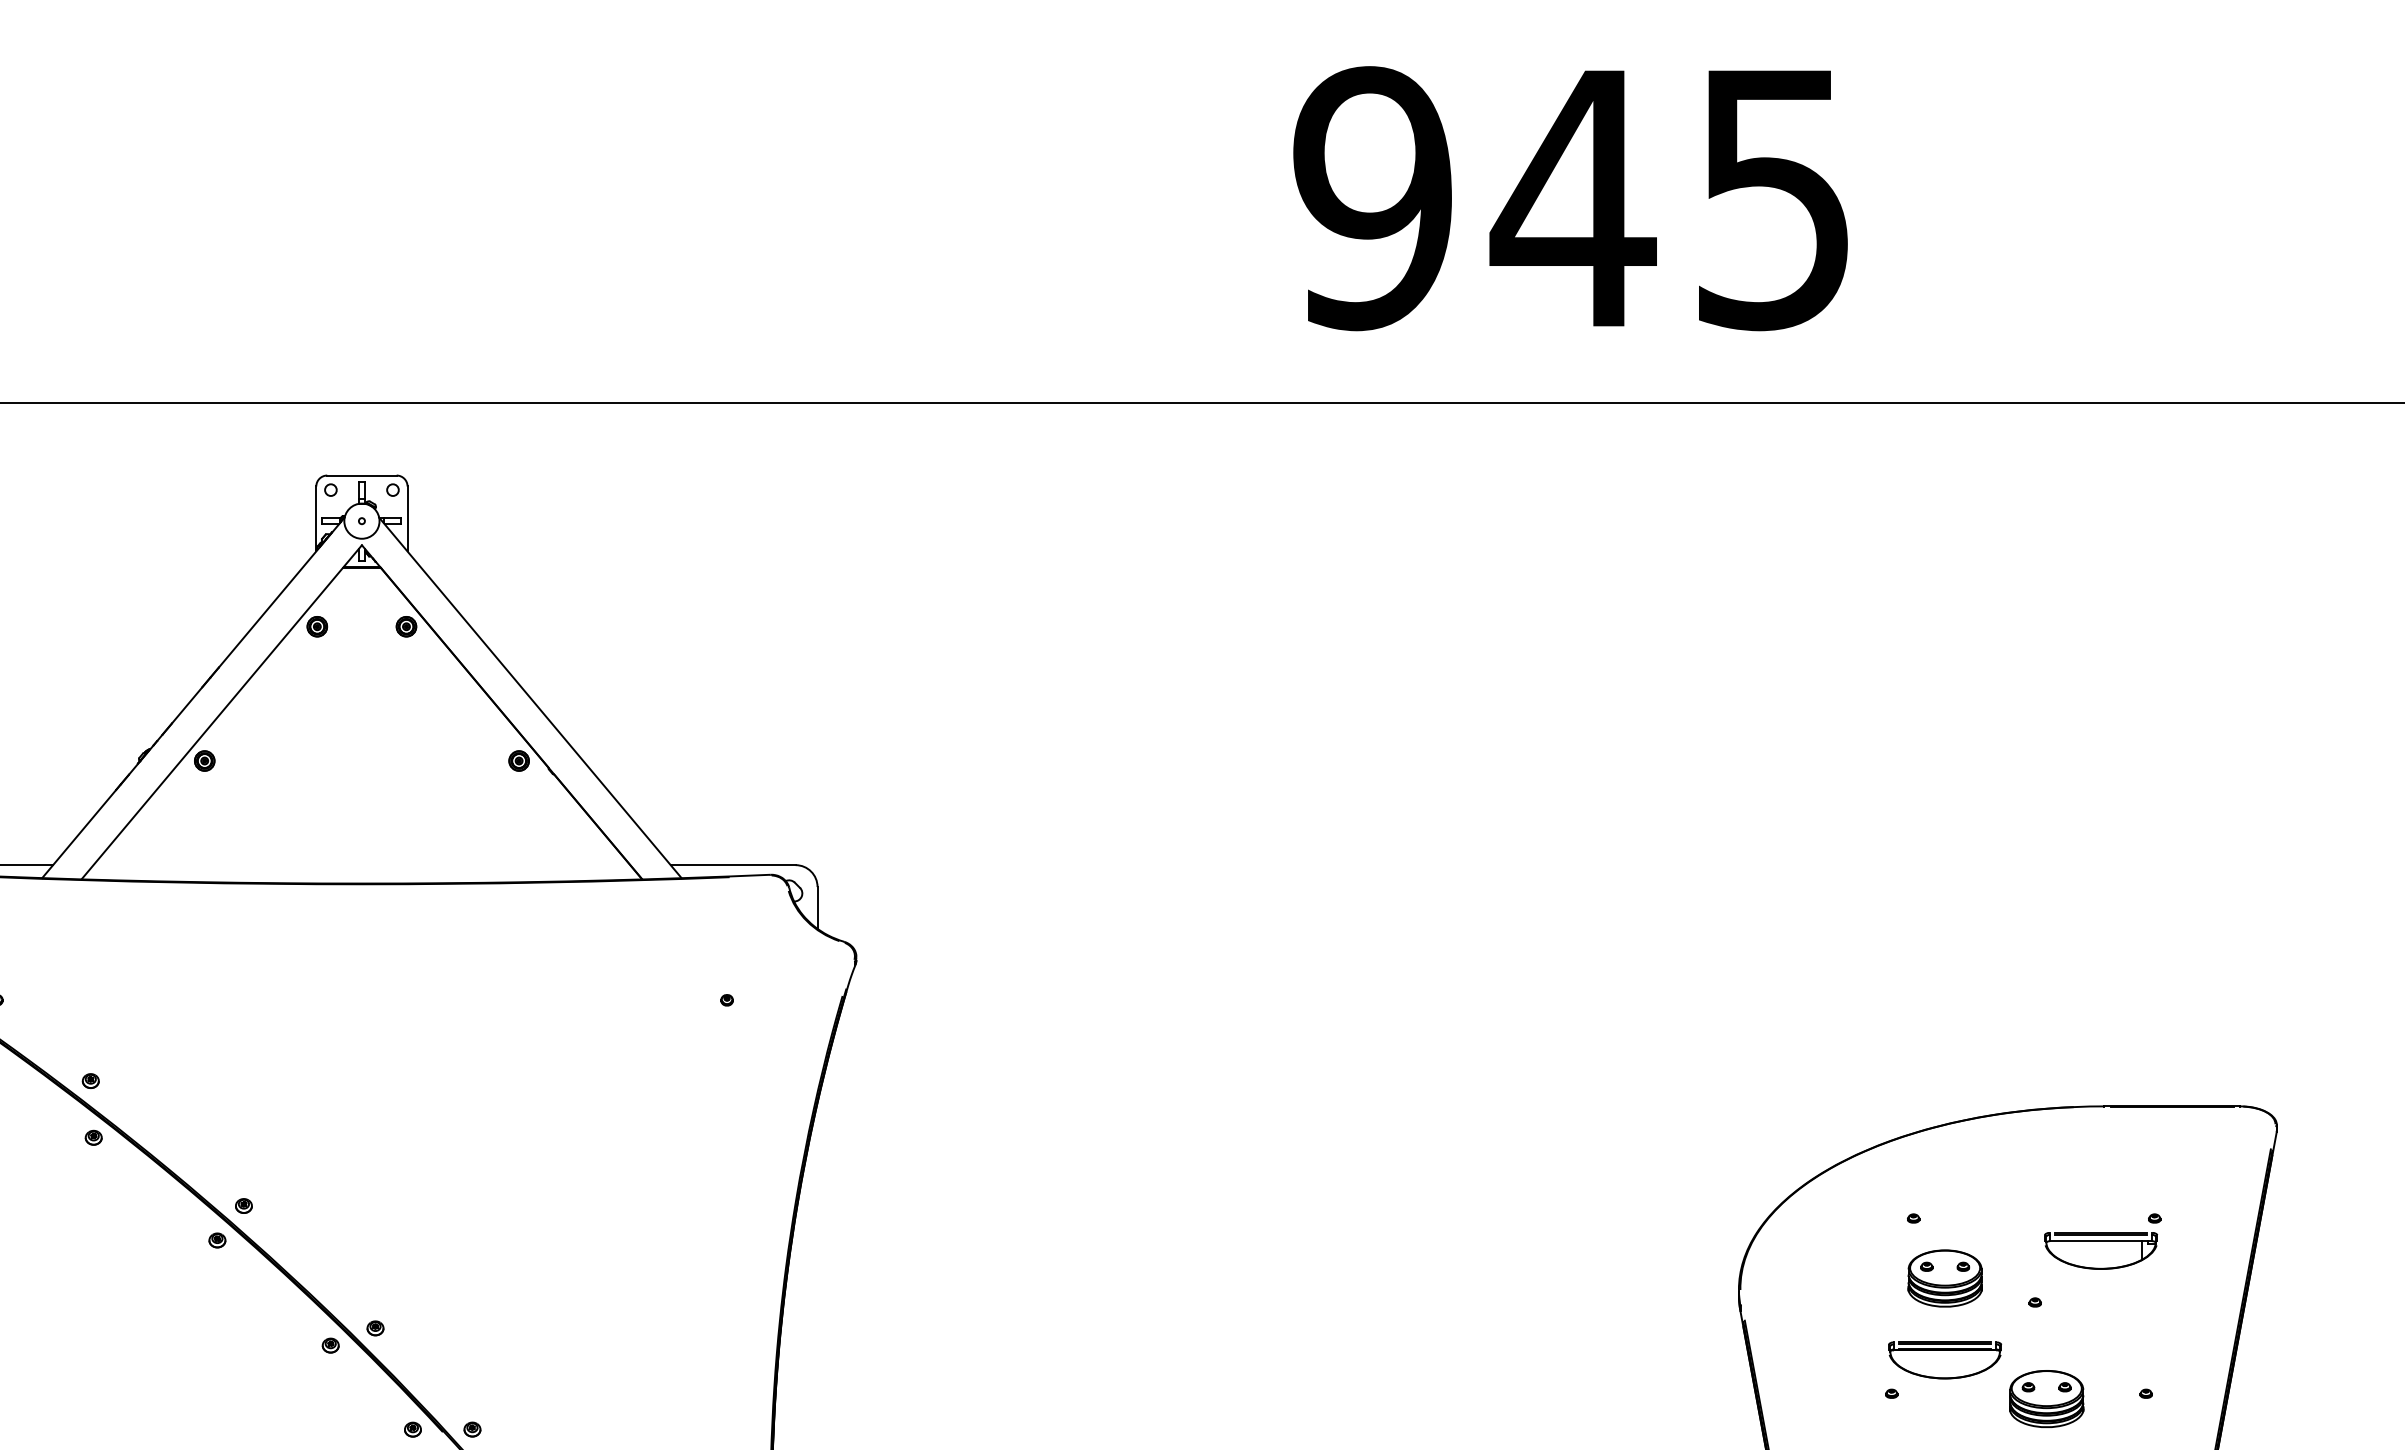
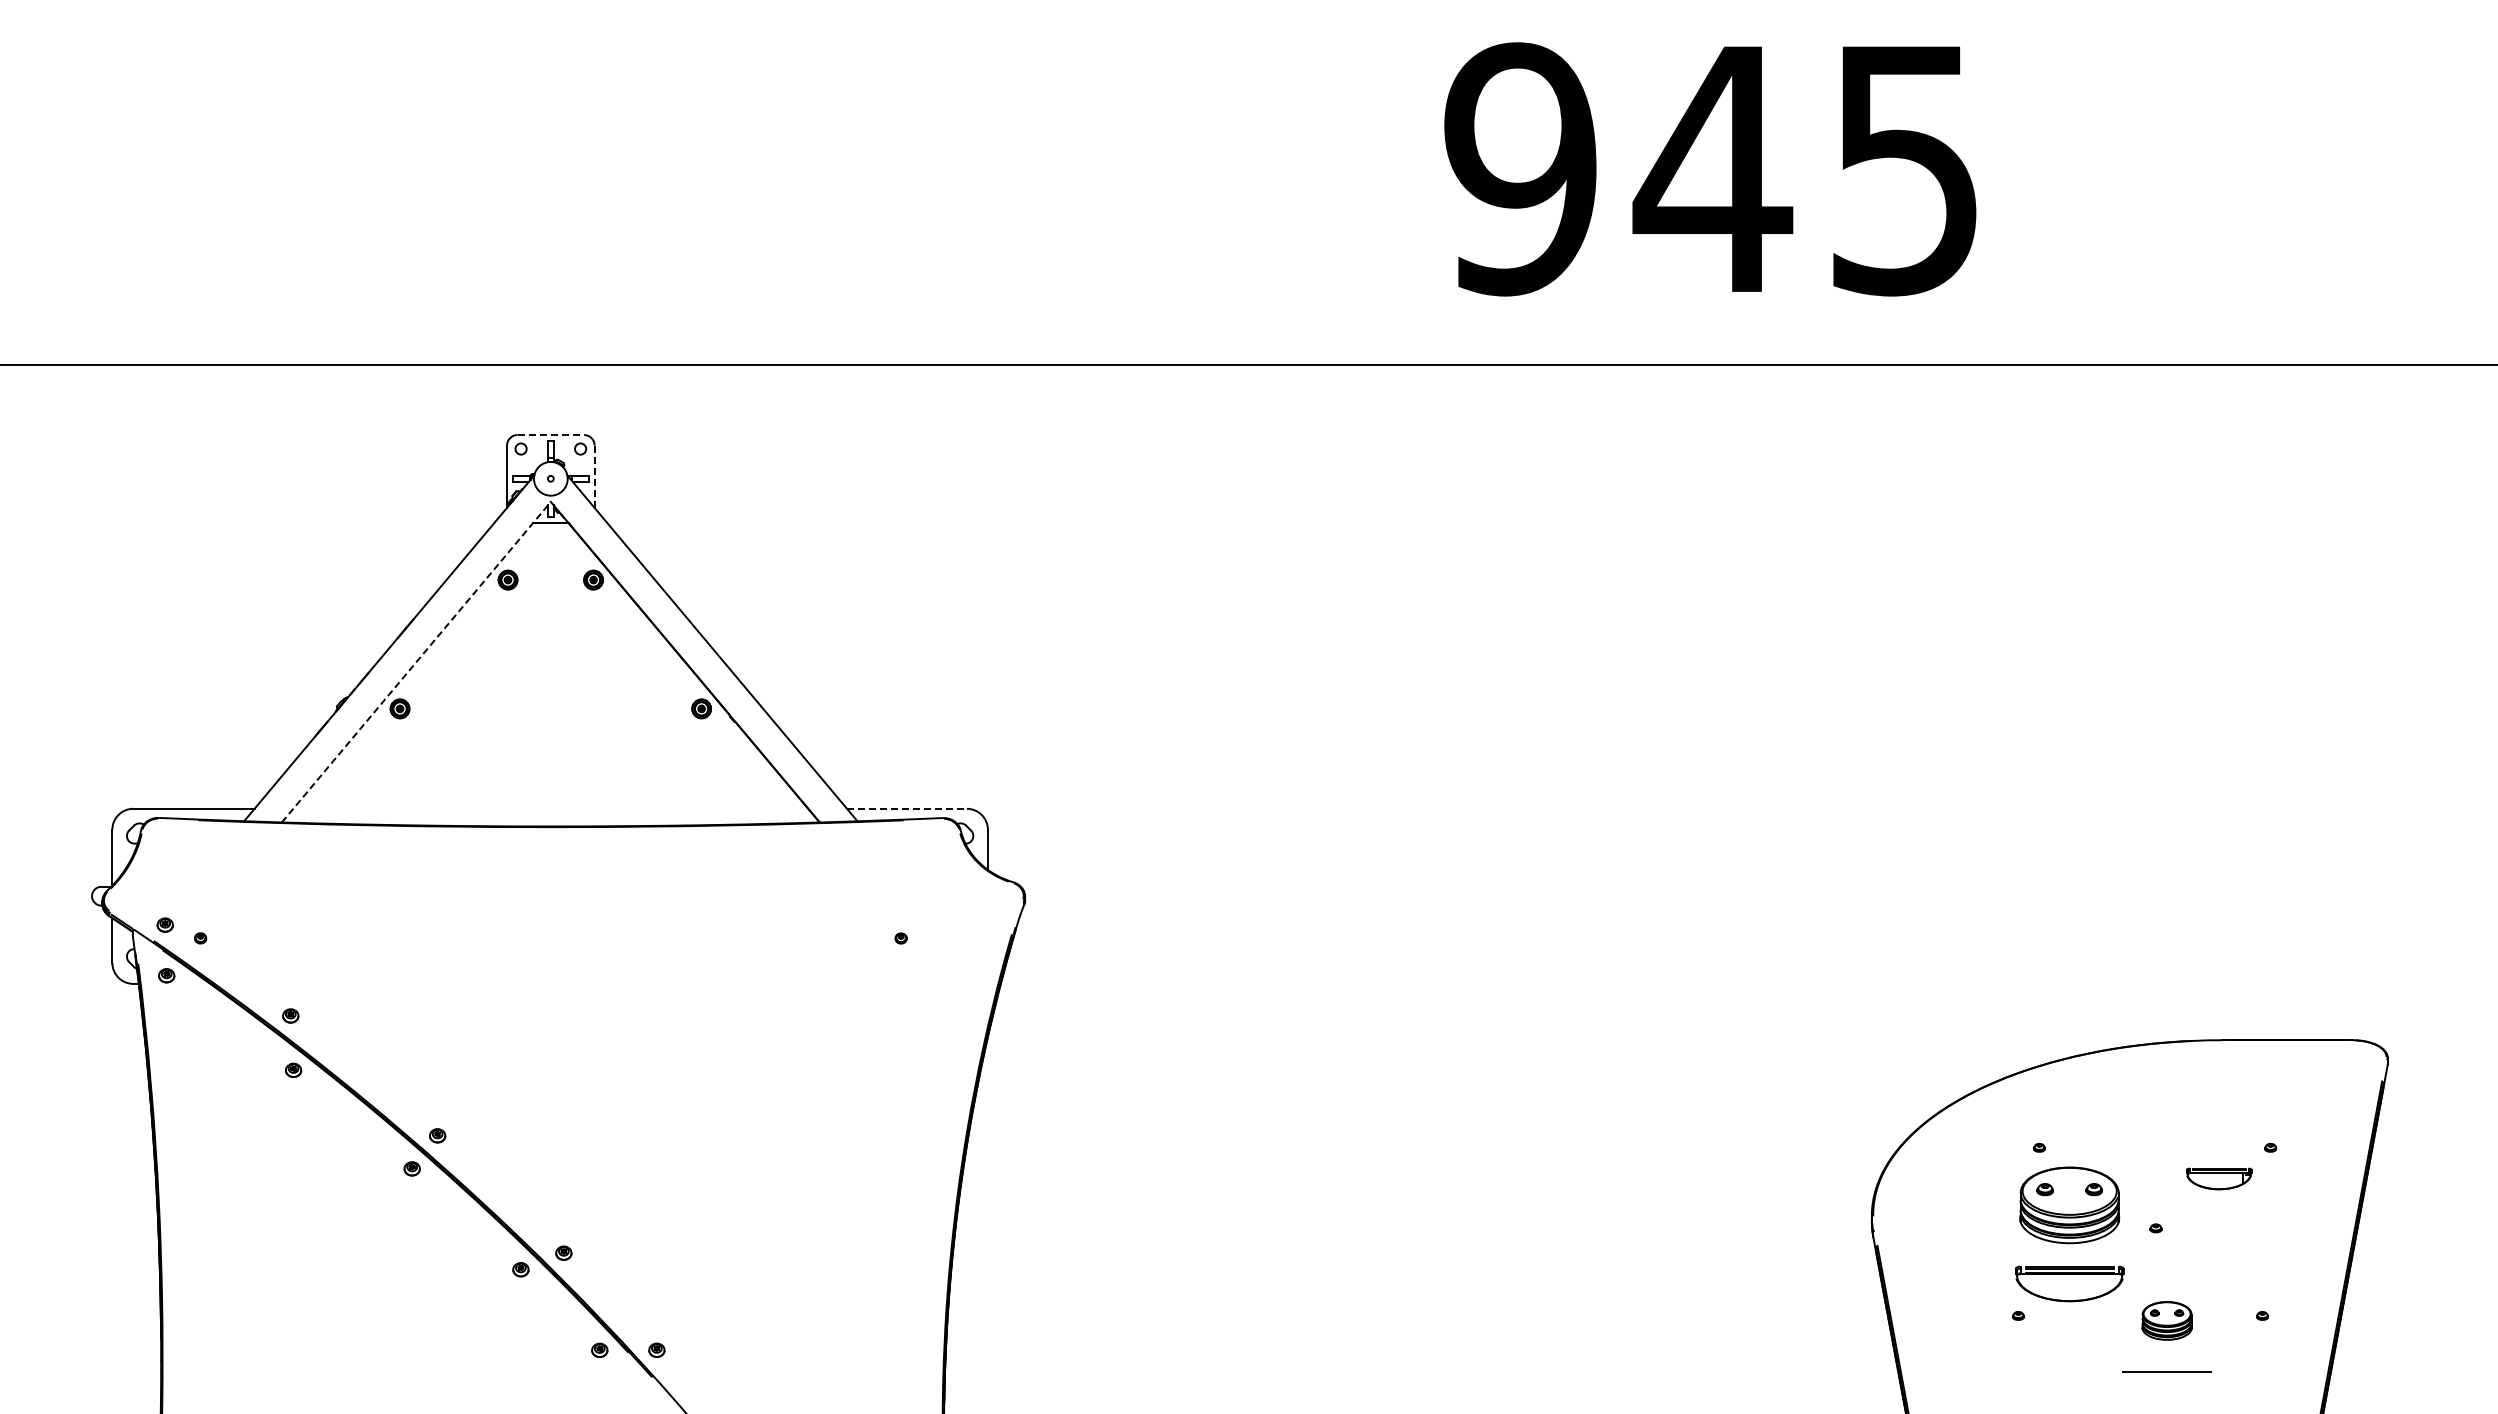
line: (362, 476) -> (551, 435), solid -> dashed
line: (407, 519) -> (594, 477), solid -> dashed
line: (221, 711) -> (416, 661), solid -> dashed
line: (732, 864) -> (906, 808), solid -> dashed
part: (2100, 1250) -> (2218, 1178), size x0.6
part: (1944, 1278) -> (2069, 1205), size x1.4
part: (2046, 1398) -> (2166, 1320), size x0.7

